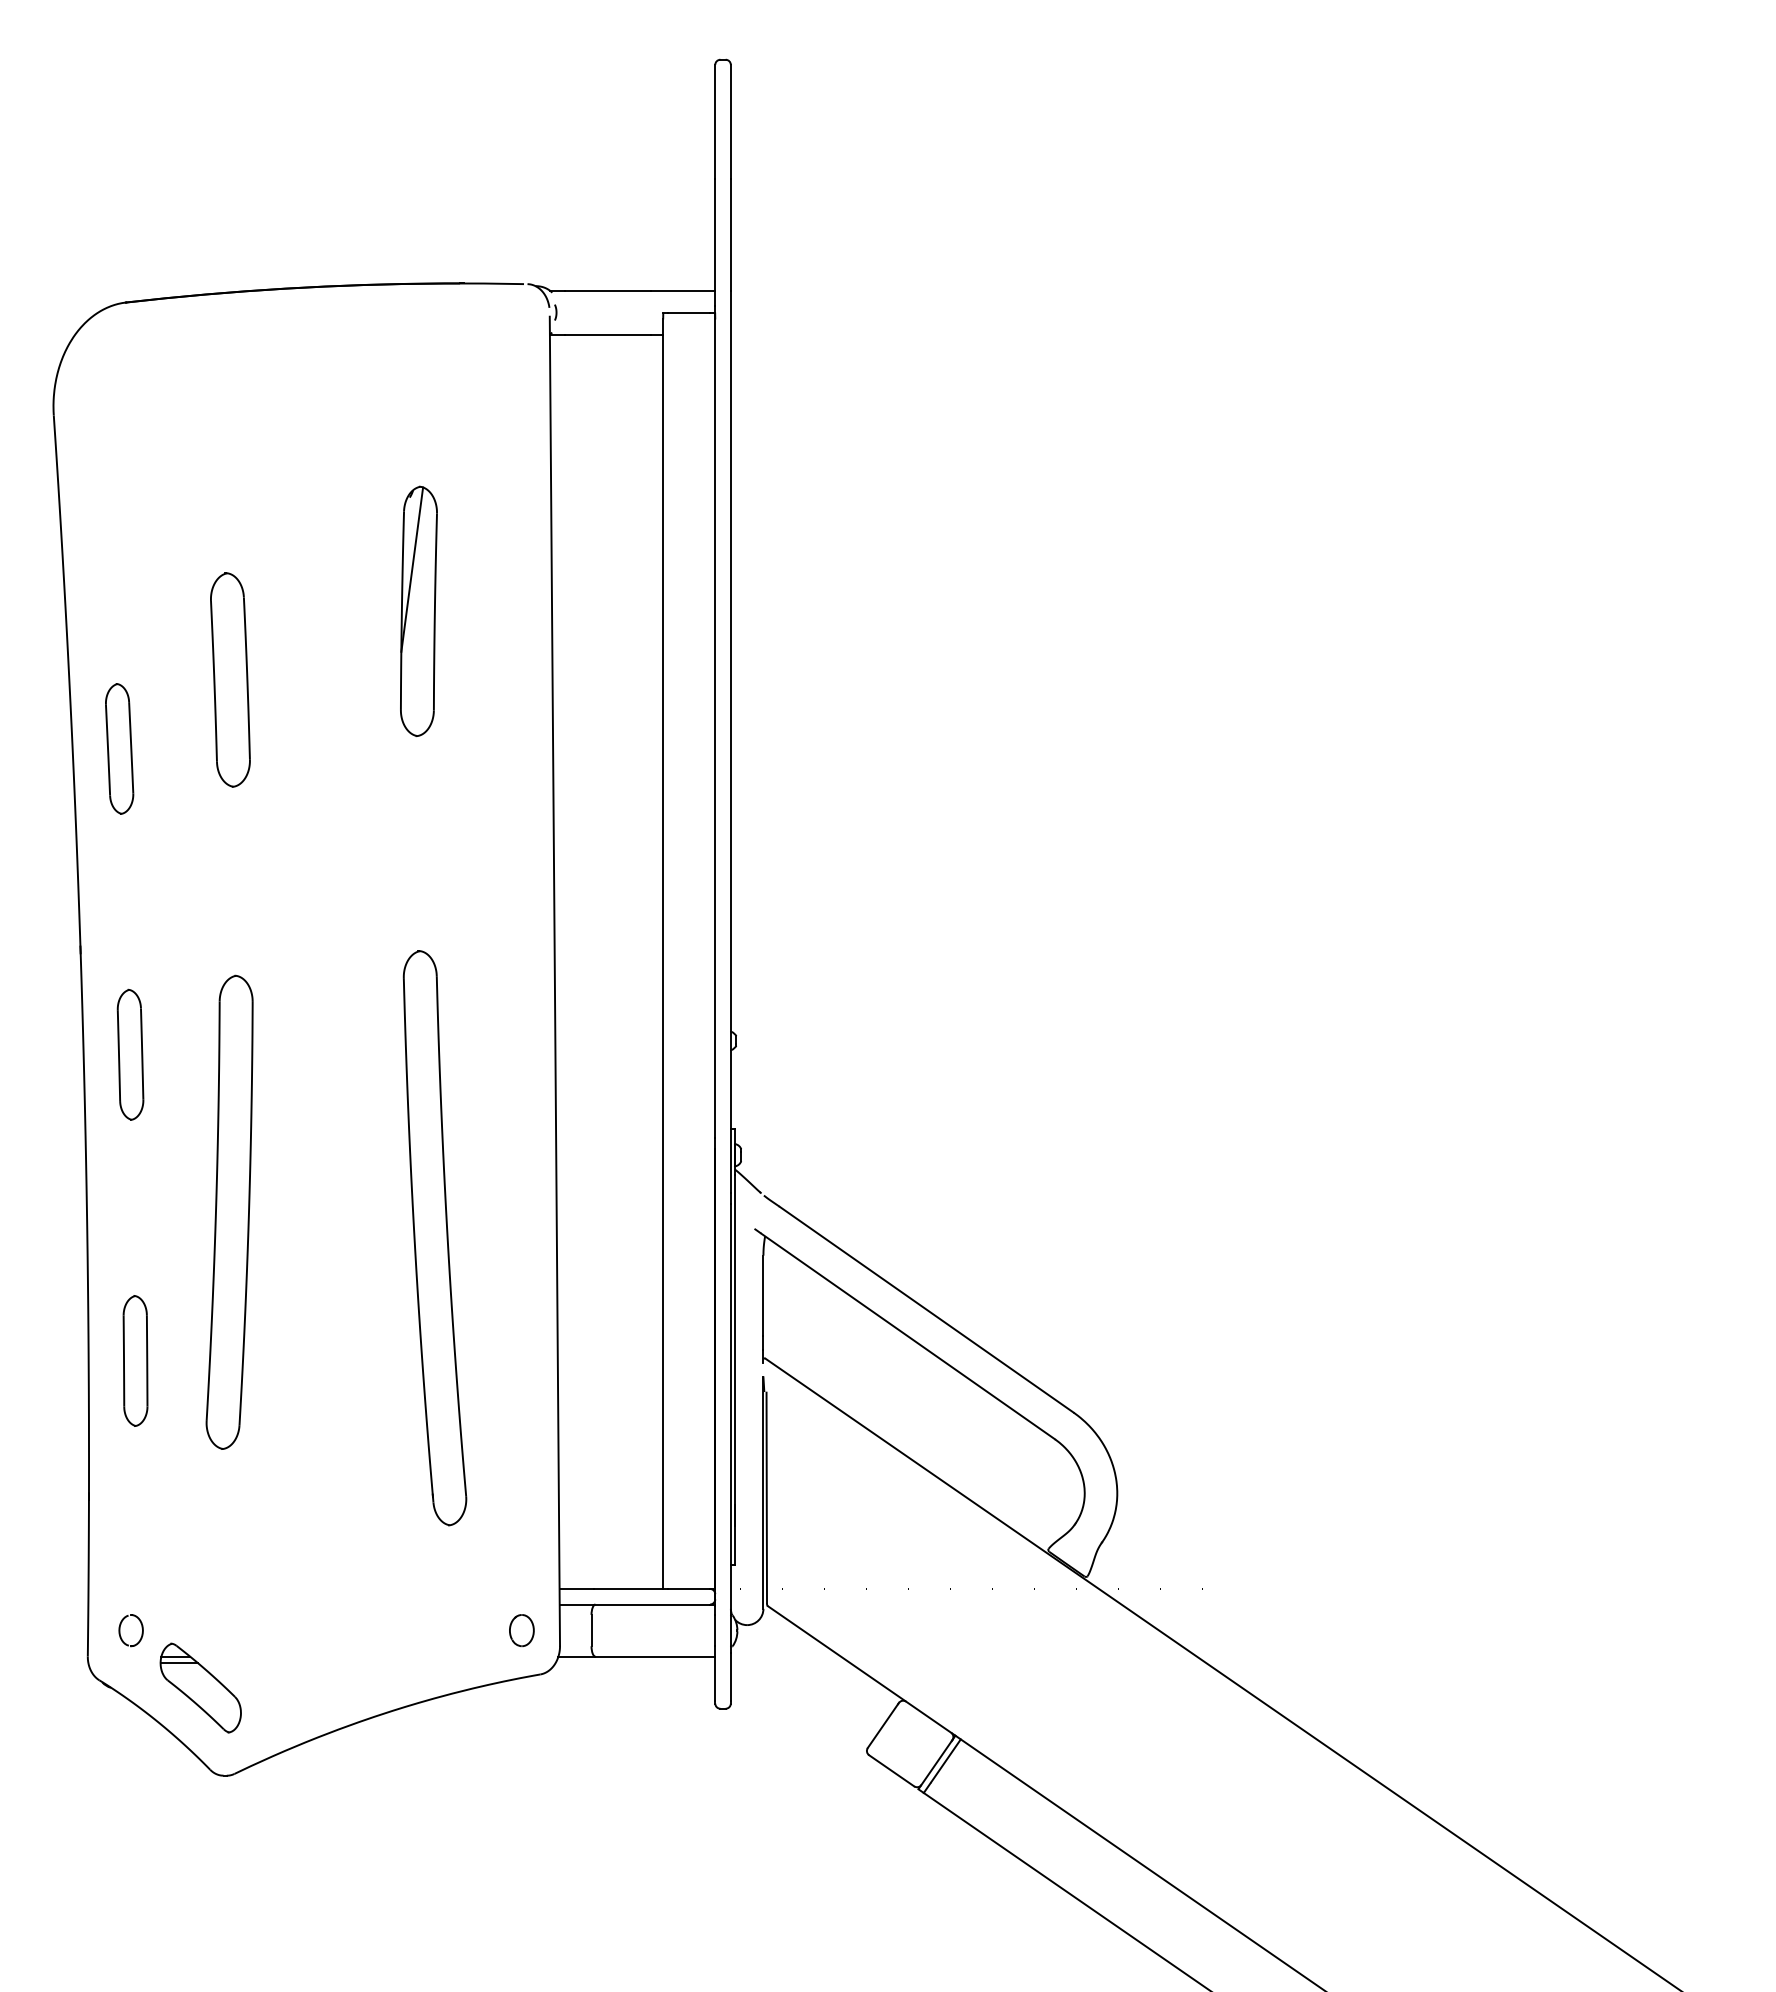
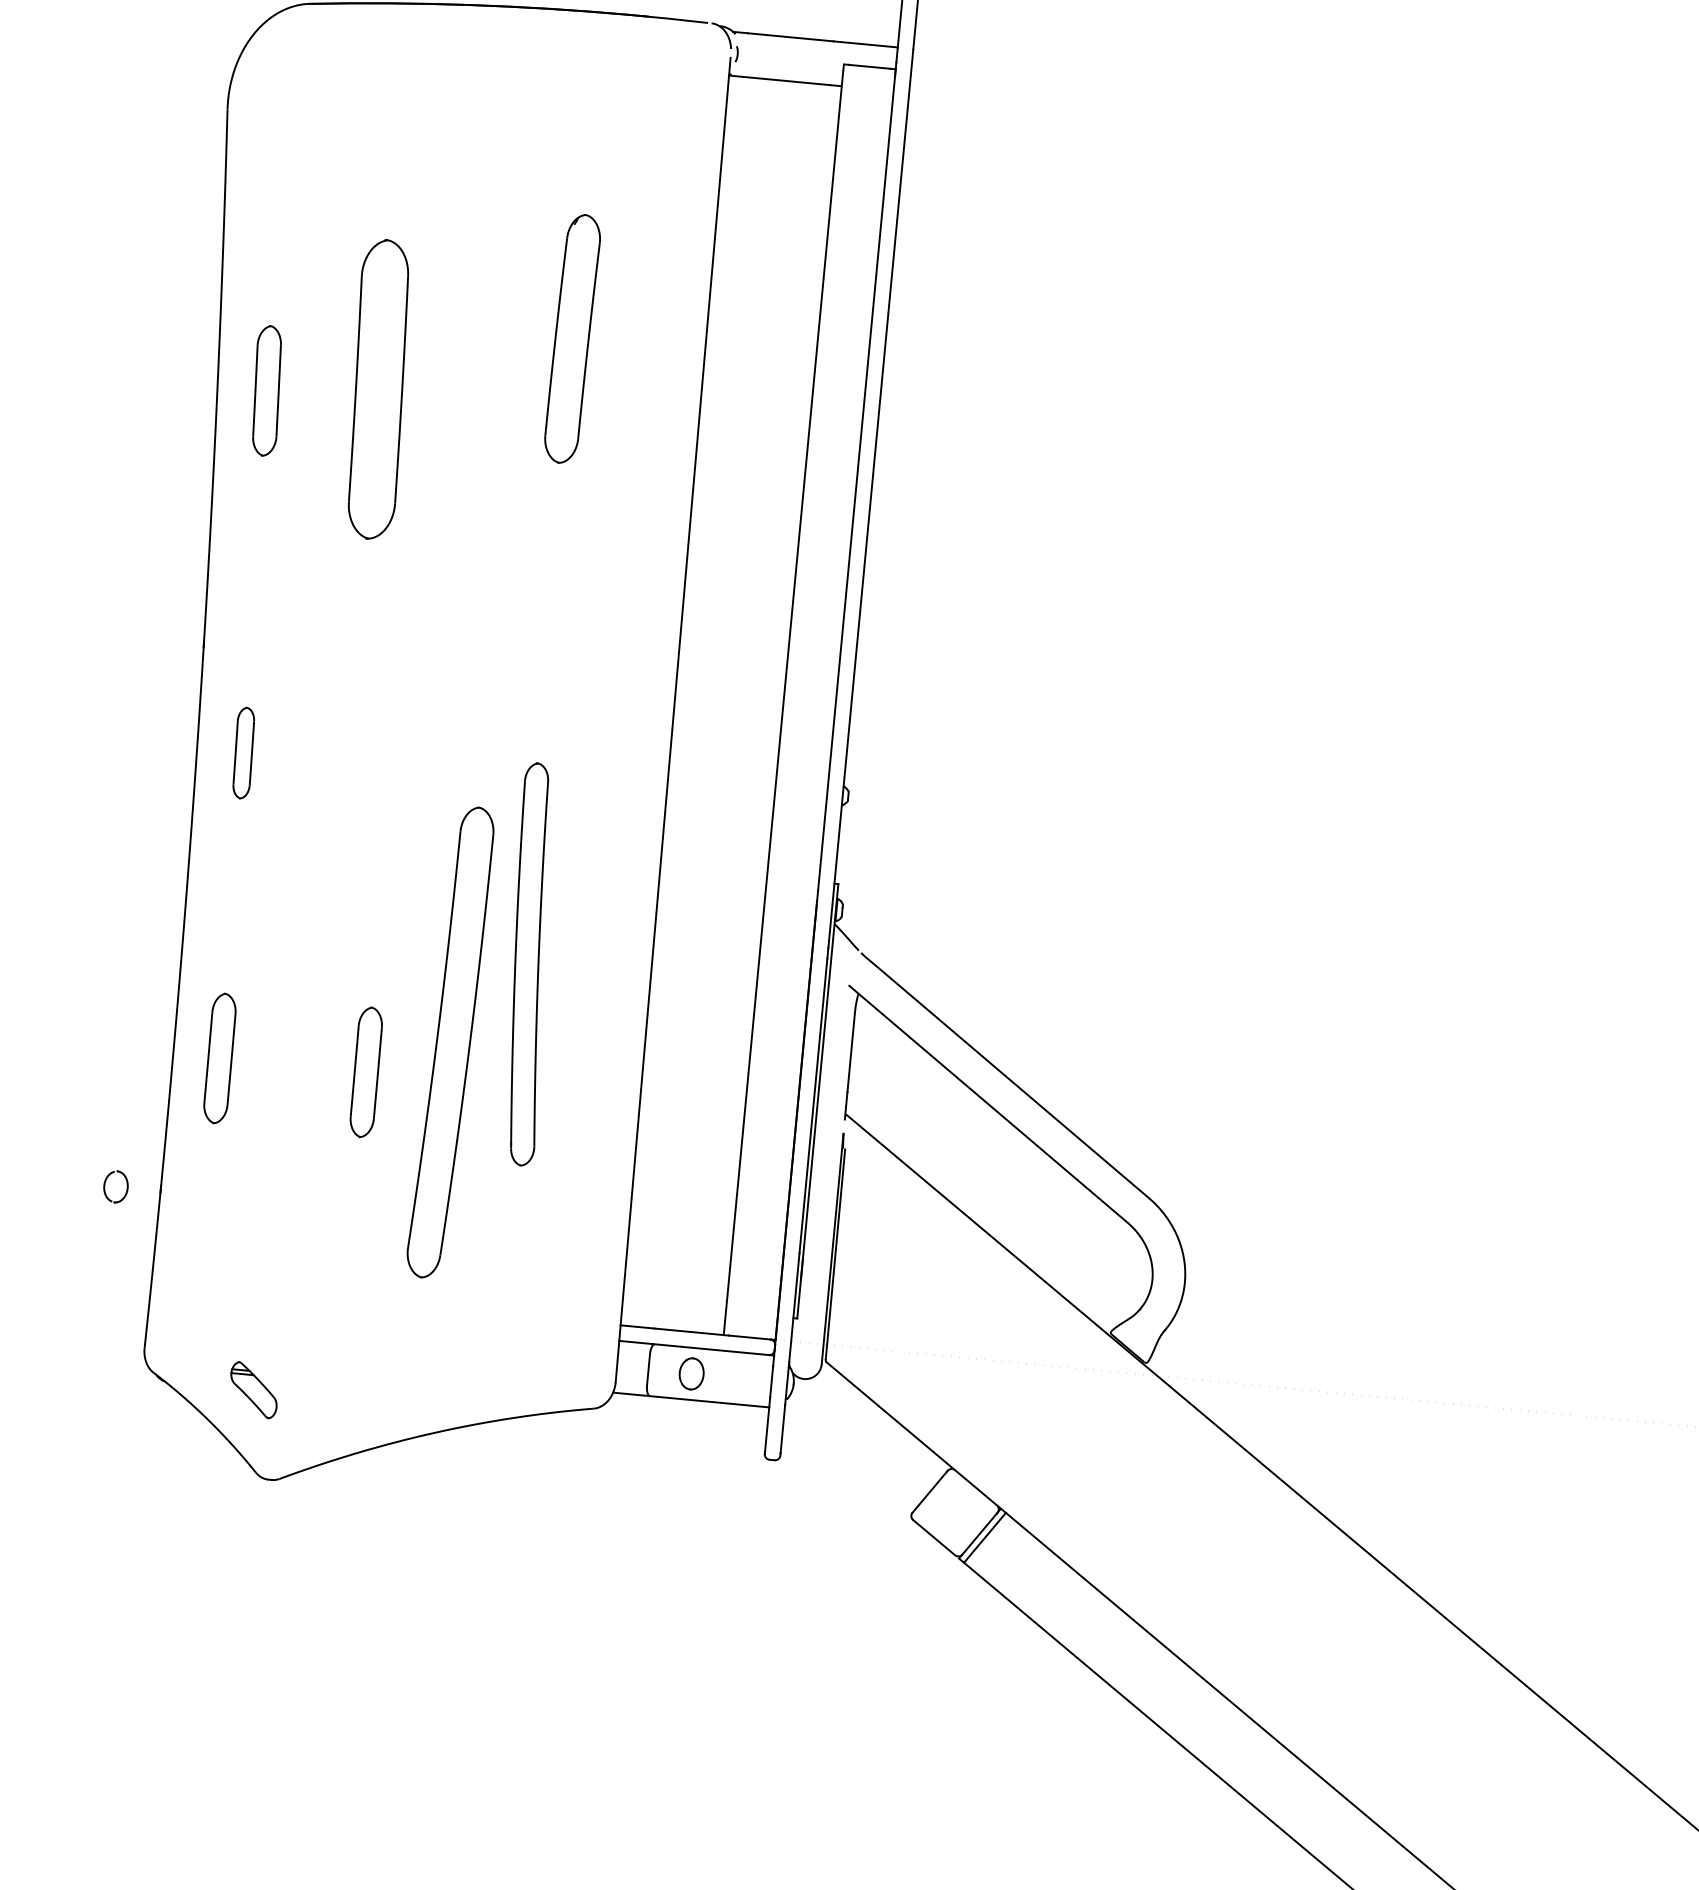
line: (412, 569) -> (570, 296), removed
part: (230, 679) -> (378, 388), size x1.4
part: (119, 748) -> (266, 390), moved
part: (130, 1054) -> (243, 752), size x0.7
part: (229, 1211) -> (450, 1041), moved
part: (434, 1238) -> (529, 964), size x0.7
part: (282, 1360) -> (366, 1071), added
part: (120, 1630) -> (105, 1185), moved
part: (521, 1630) -> (691, 1373), moved
part: (200, 1687) -> (253, 1389), size x0.6

